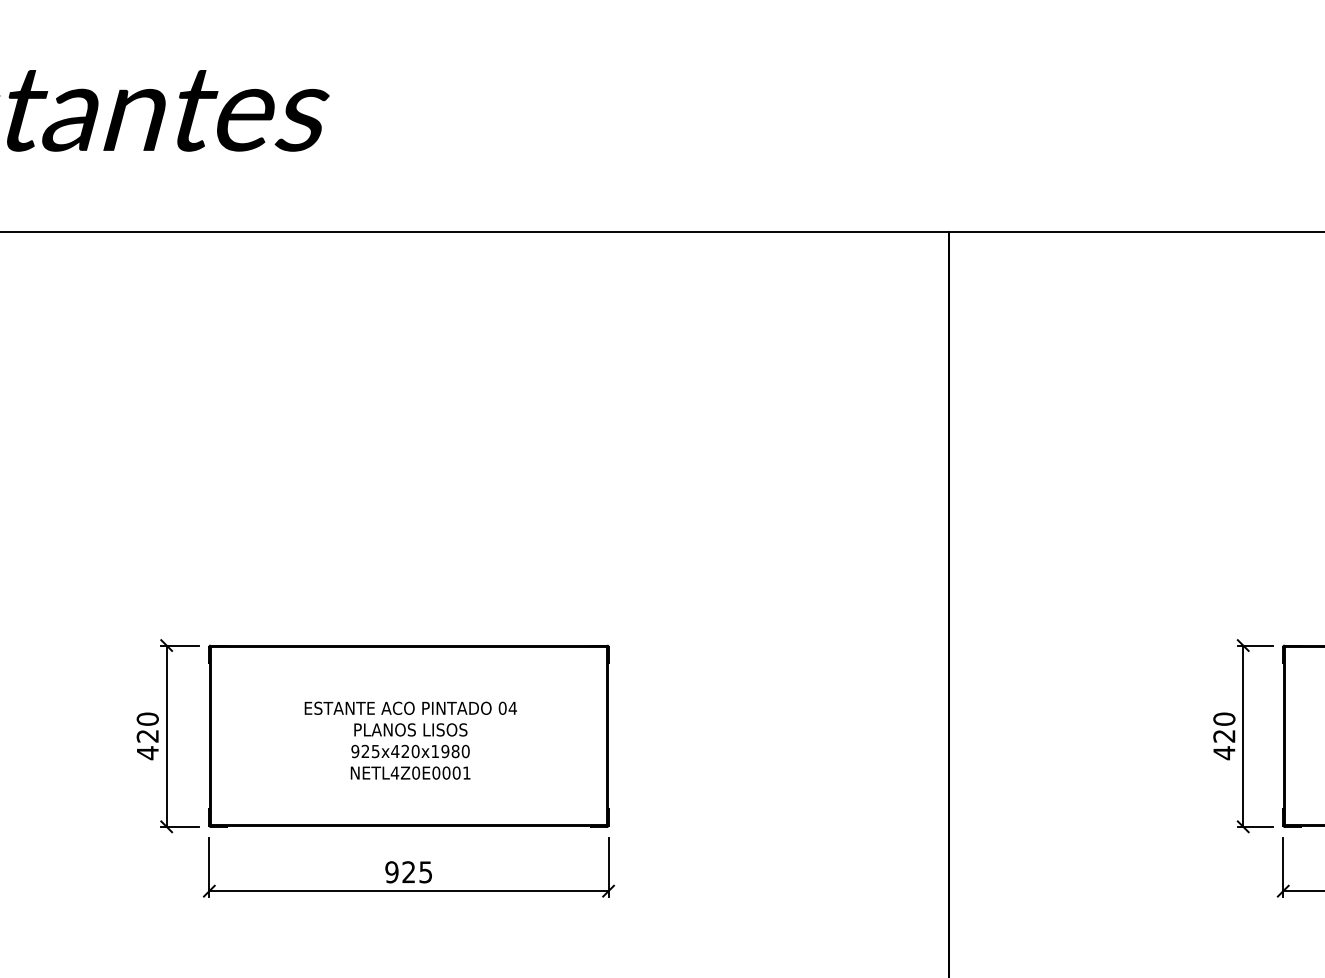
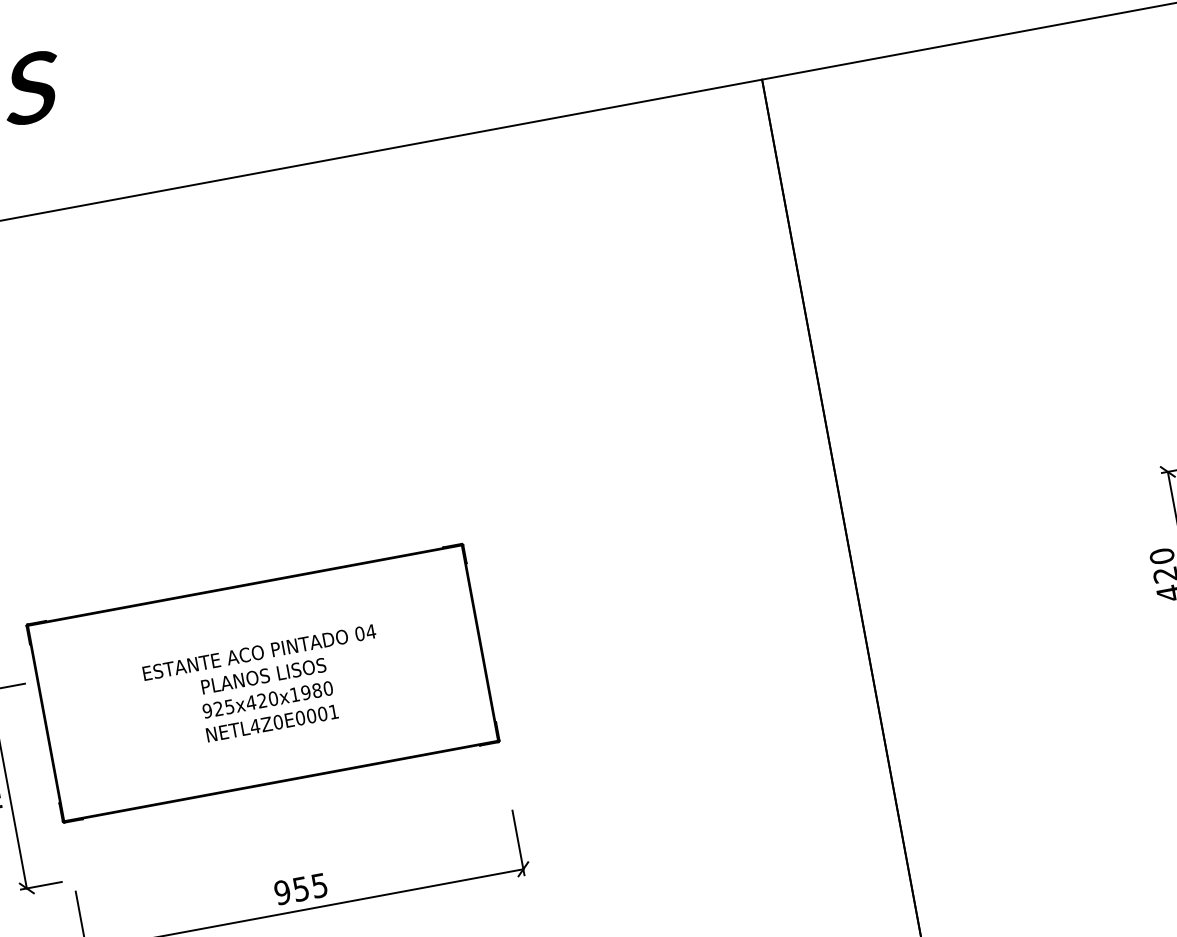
part: (408, 735) -> (262, 682), moved
text: (408, 872) -> (300, 889), 925 -> 955

